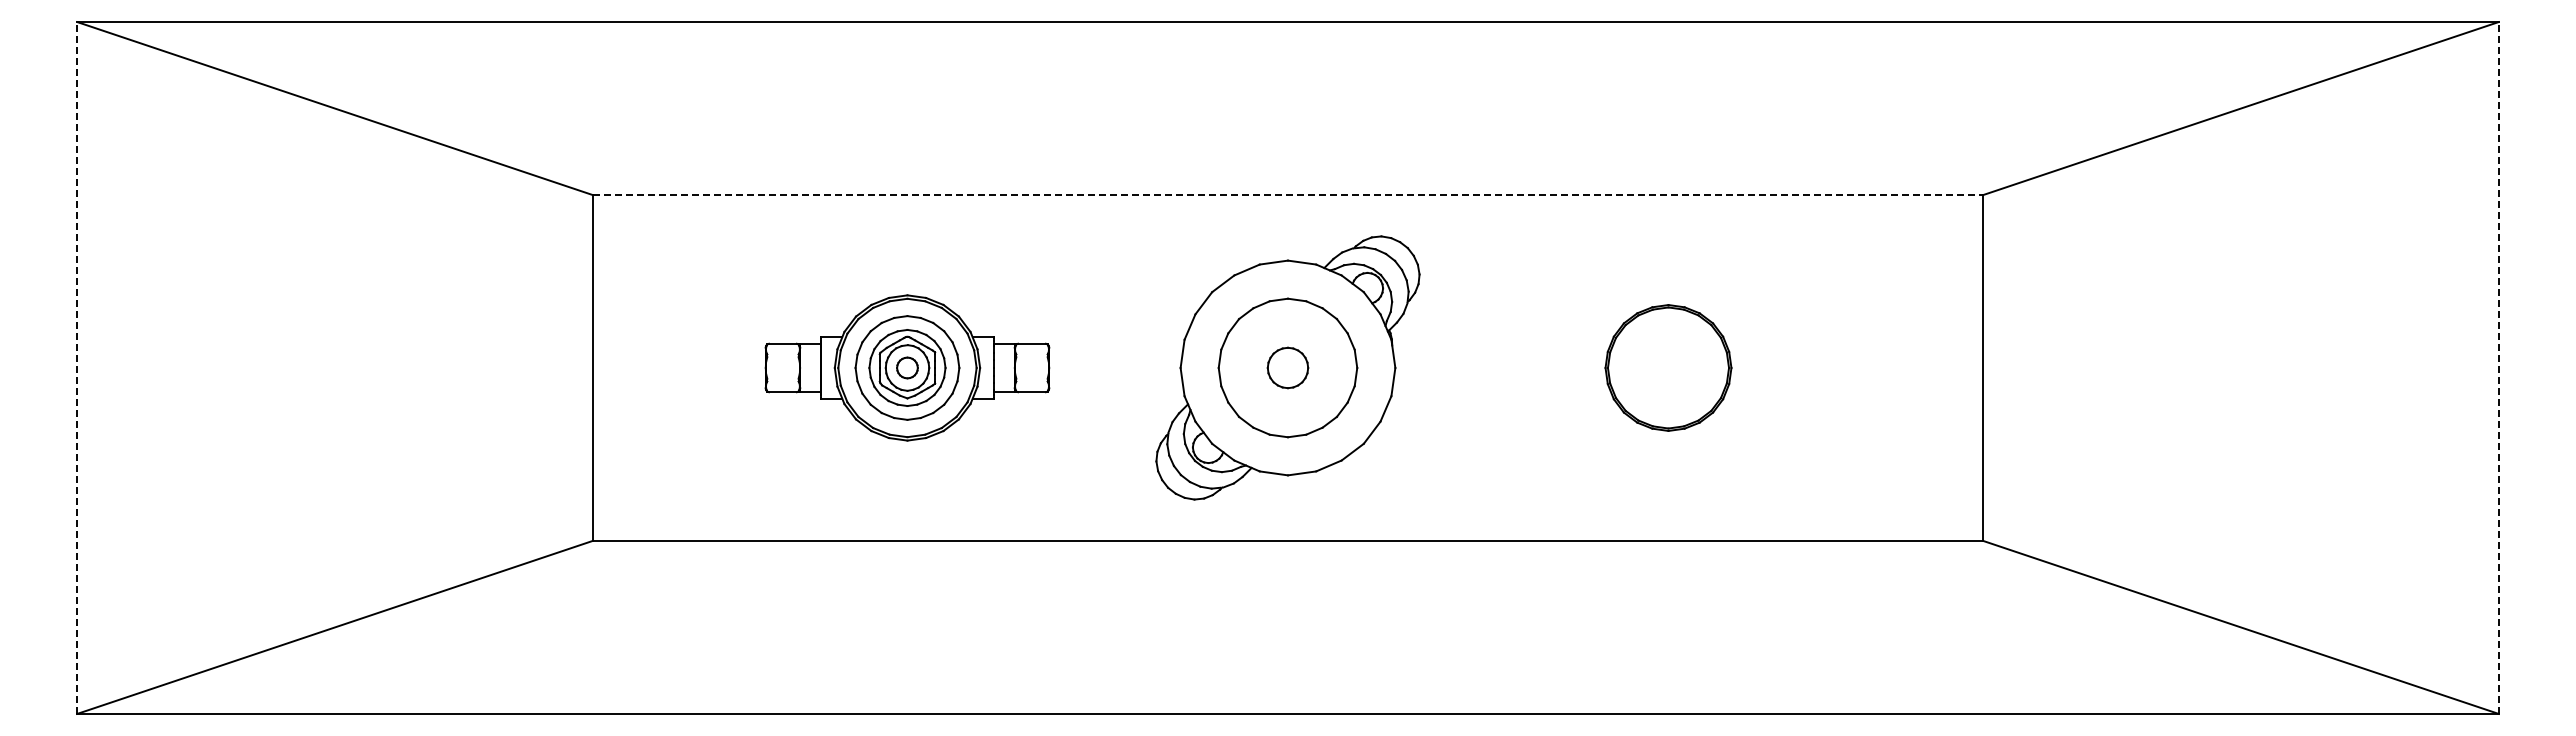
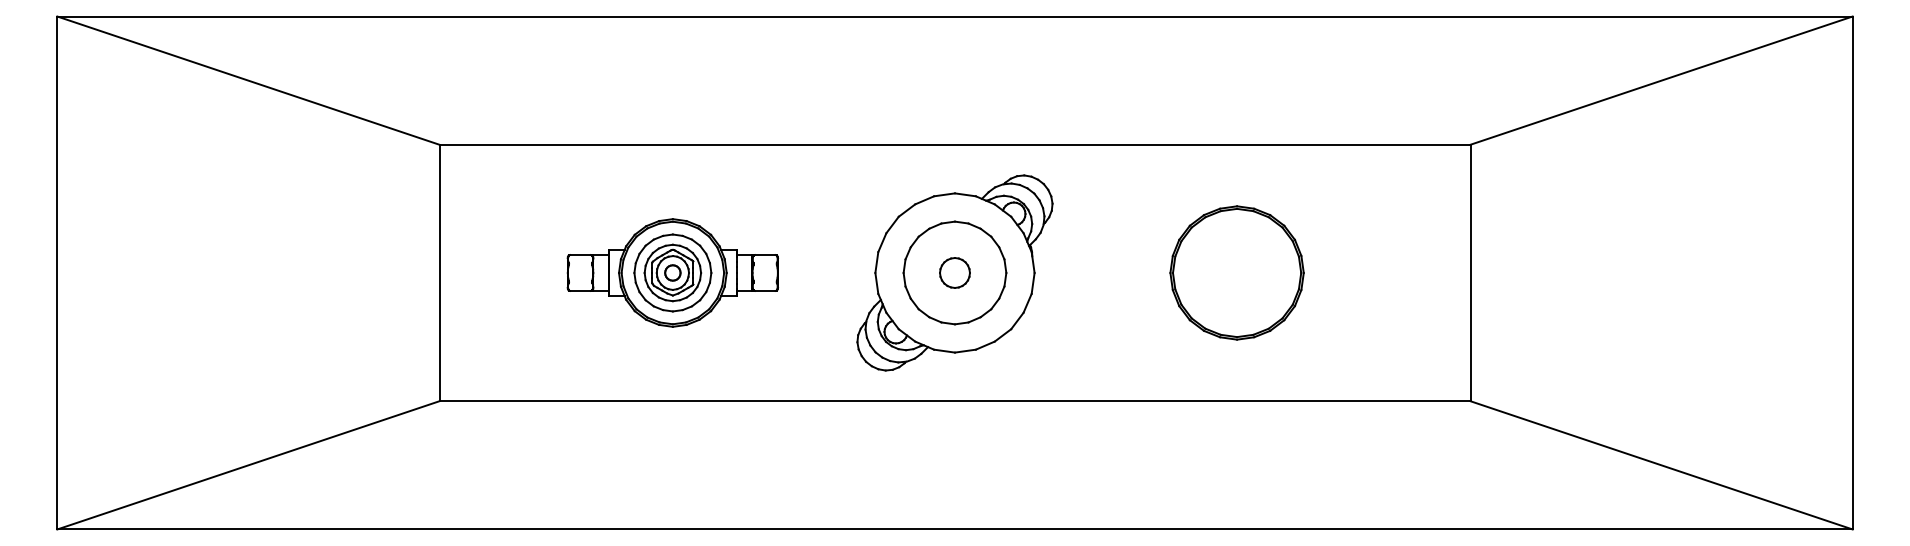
line: (1288, 195) -> (955, 145), dashed -> solid
part: (1668, 367) -> (1237, 272), size x1.43
line: (77, 368) -> (57, 273), dashed -> solid
line: (2498, 368) -> (1852, 273), dashed -> solid

